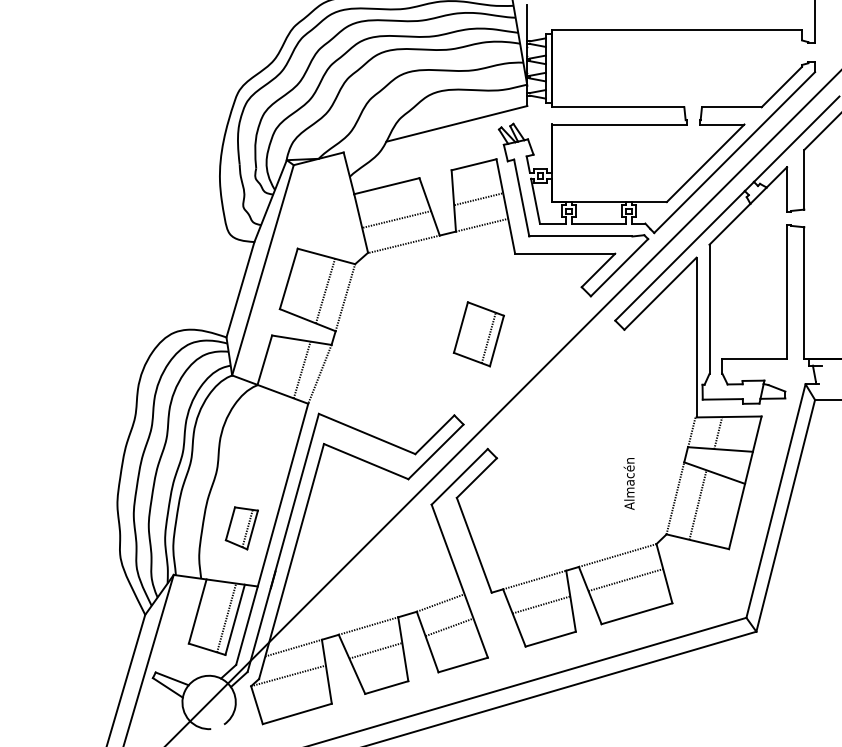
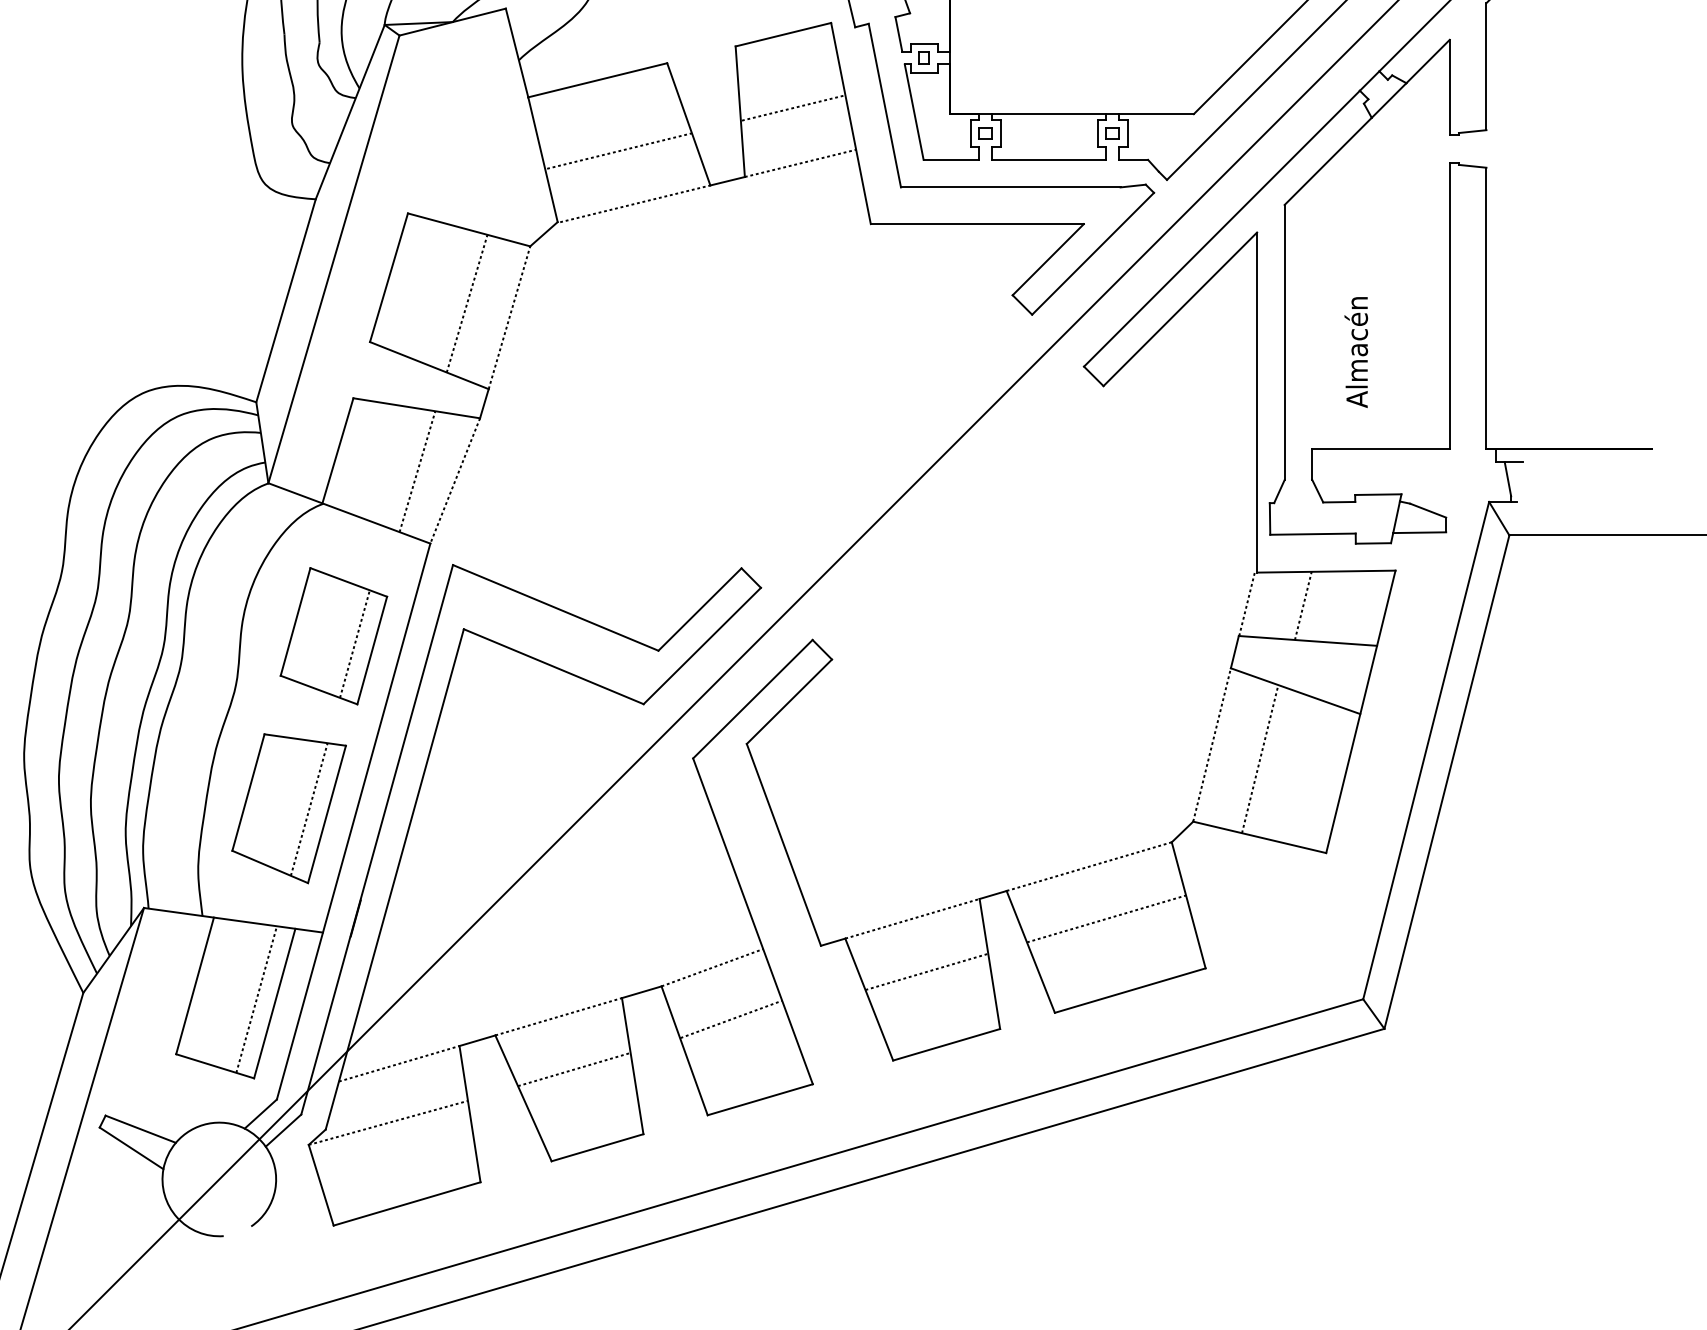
part: (478, 334) -> (332, 636), moved
text: (628, 483) -> (1354, 351), moved
part: (241, 528) -> (288, 809), size x1.67

